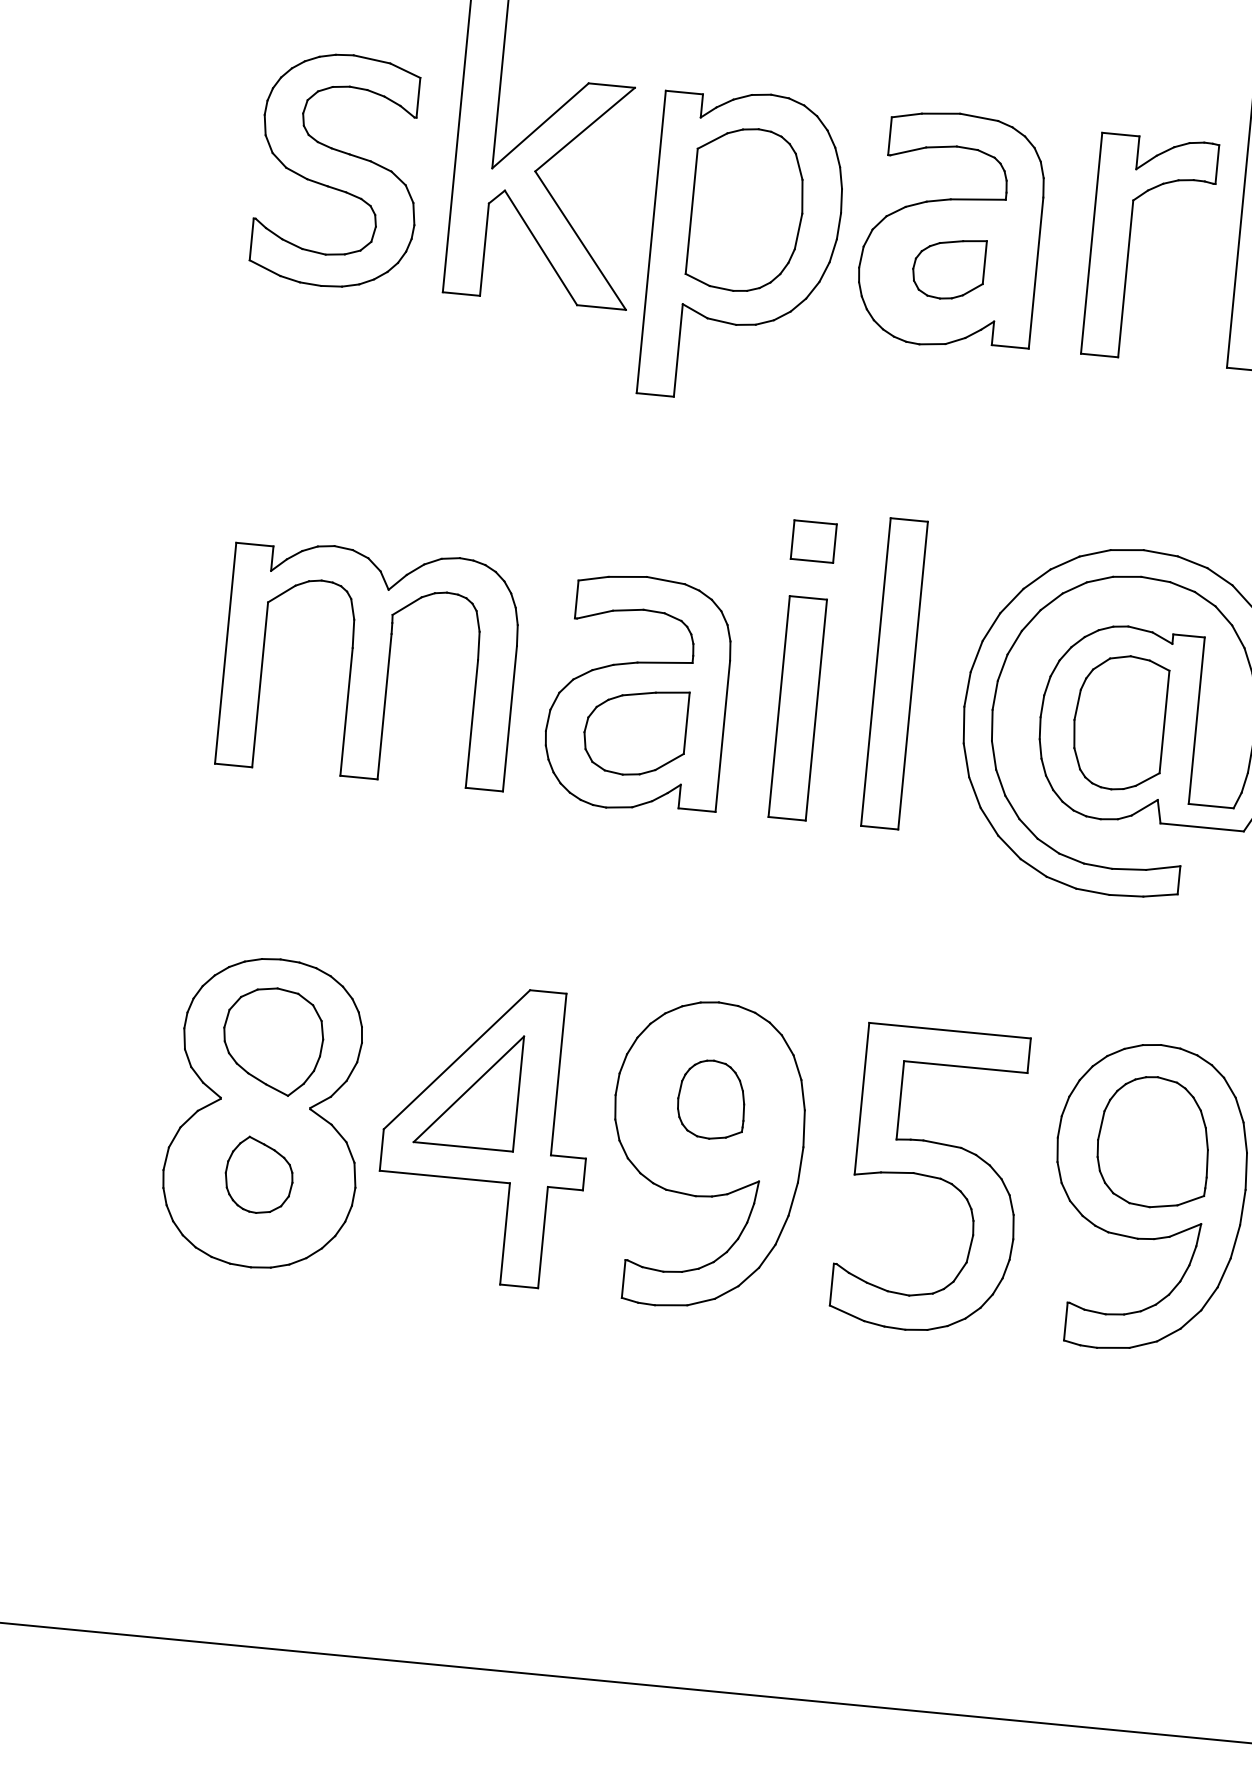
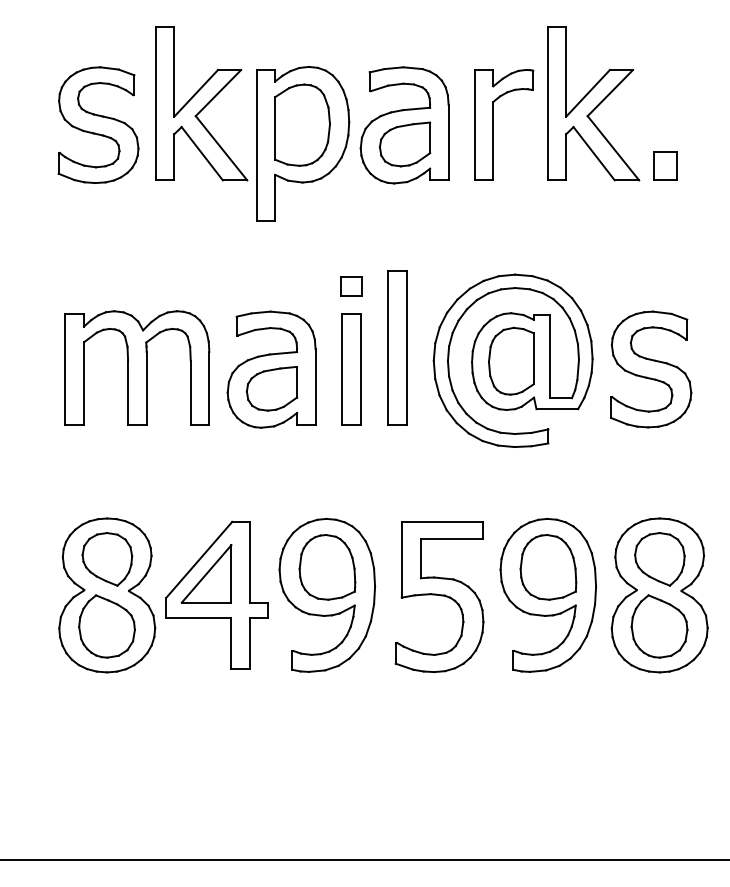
part: (949, 268) -> (405, 144), size x1.43
part: (711, 1099) -> (327, 567), size x1.67
part: (258, 1175) -> (106, 626), size x1.67

